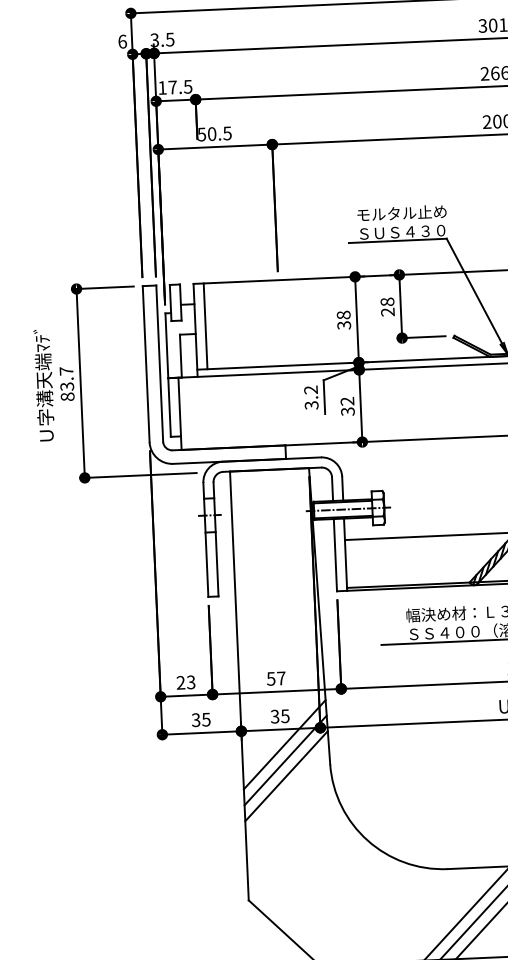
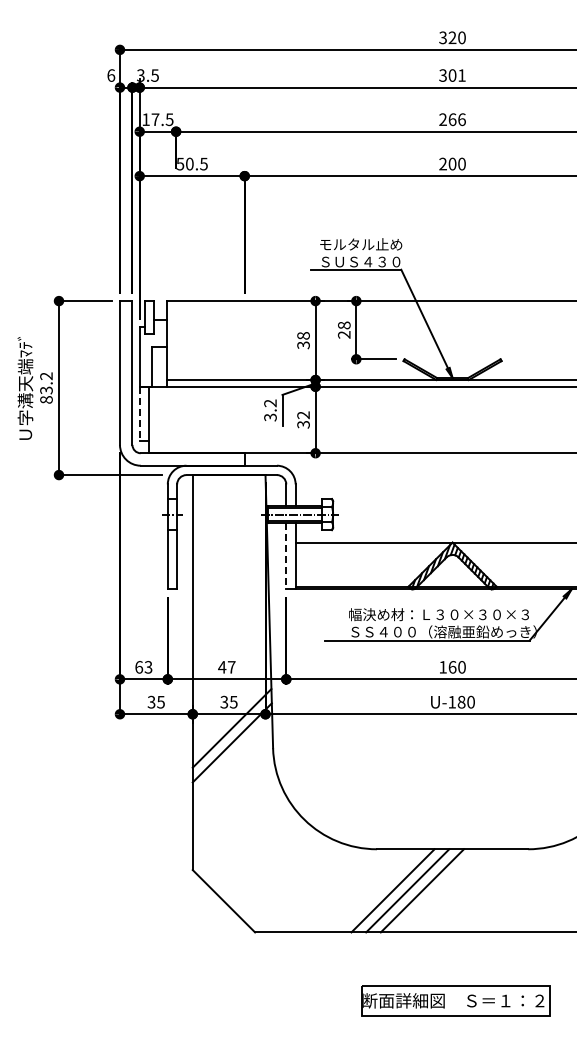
line: (206, 326) -> (176, 340), removed
text: (66, 371) -> (46, 376), 83.7 -> 83.2
line: (169, 408) -> (139, 414), solid -> dashed
line: (335, 555) -> (286, 556), solid -> dashed
text: (271, 679) -> (222, 667), 57 -> 47
text: (181, 683) -> (139, 667), 23 -> 63
line: (286, 776) -> (232, 757), removed

